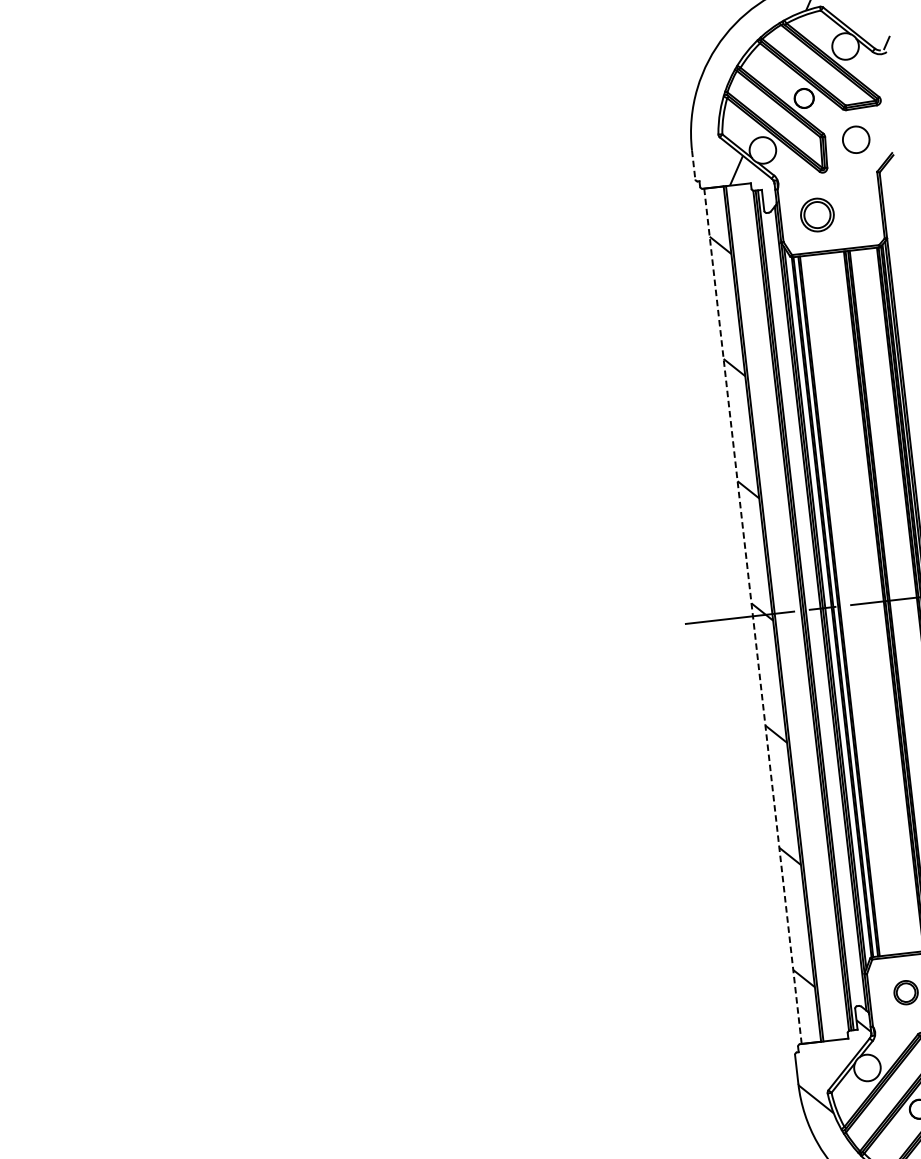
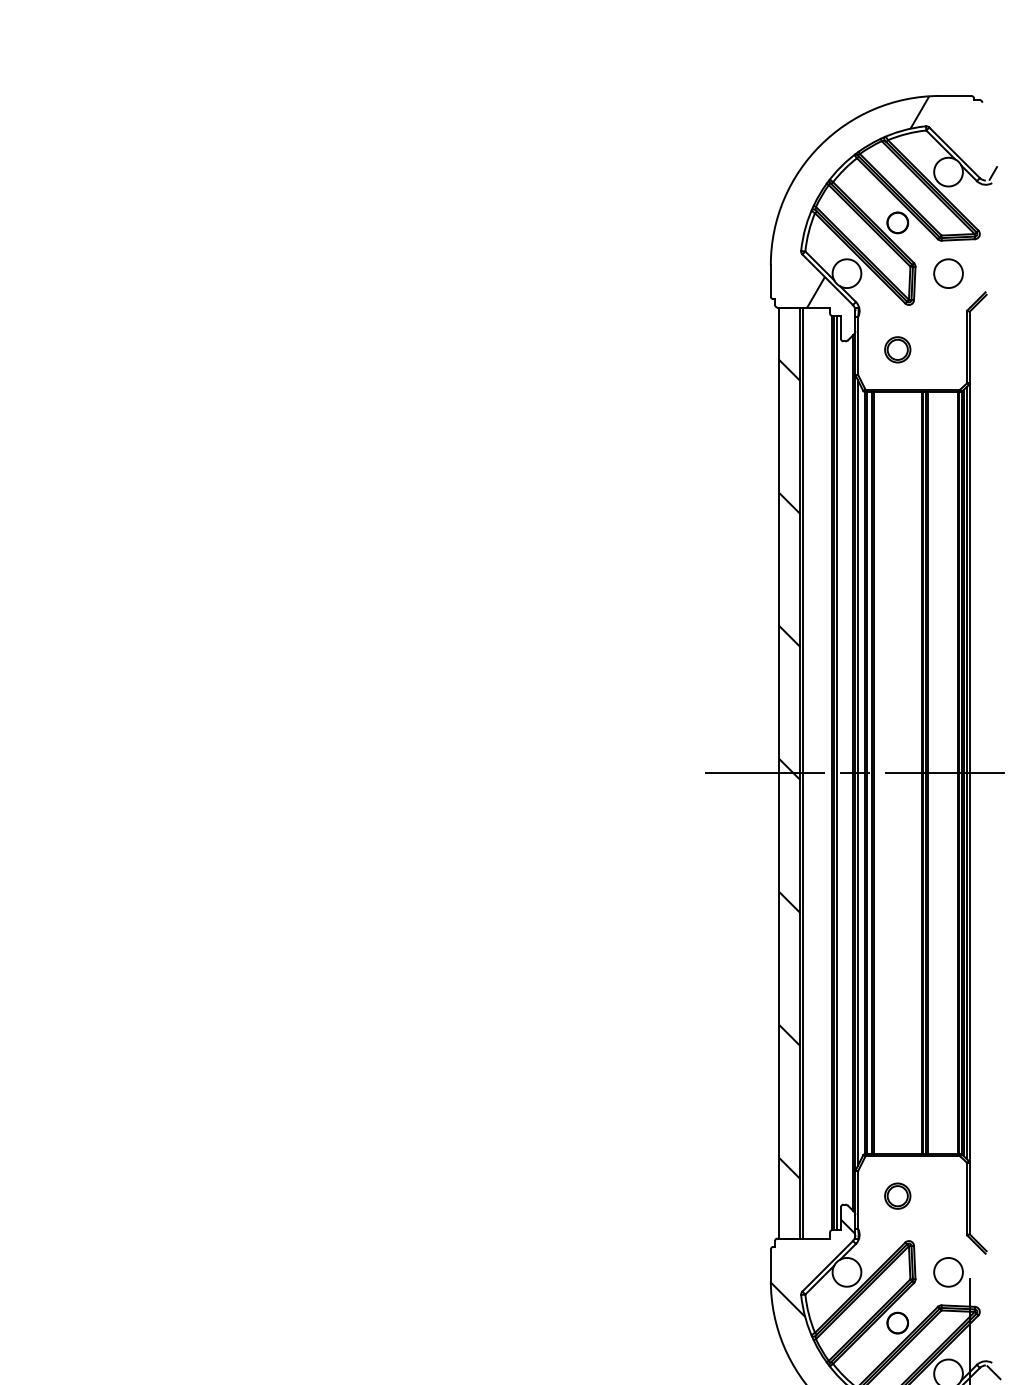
line: (693, 164) -> (770, 280), dashed -> solid
part: (817, 214) -> (897, 349), size x0.71
line: (753, 616) -> (779, 773), dashed -> solid

